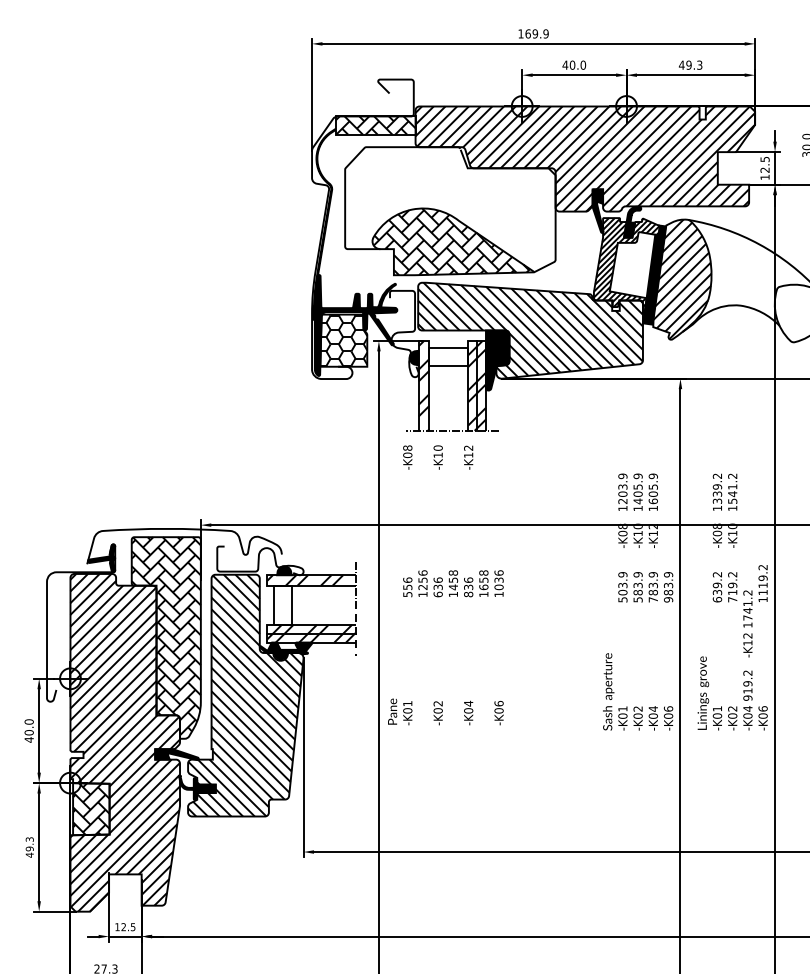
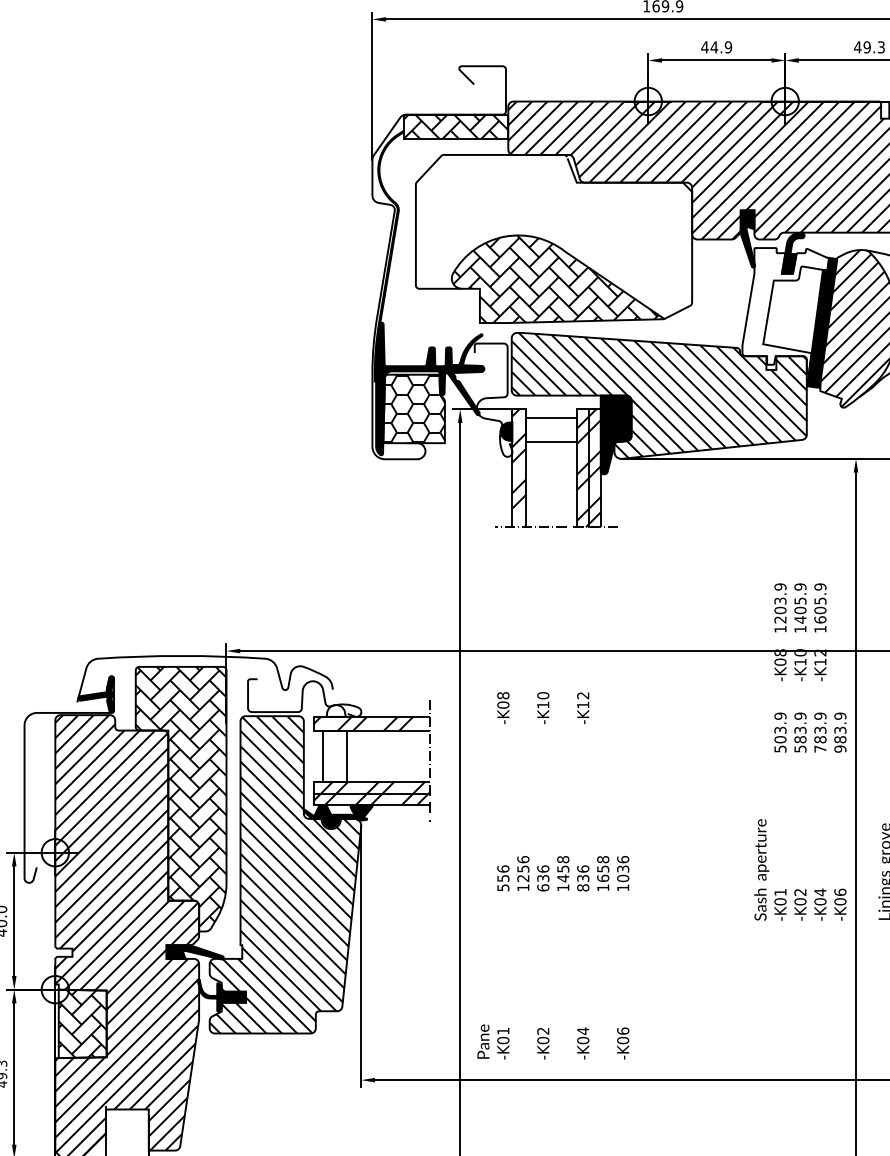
text: (577, 64) -> (720, 46), 40.0 -> 44.9
hatch: (626, 265) -> (785, 310), removed
fill: (284, 570) -> (336, 710), removed
text: (445, 585) -> (552, 875), moved

